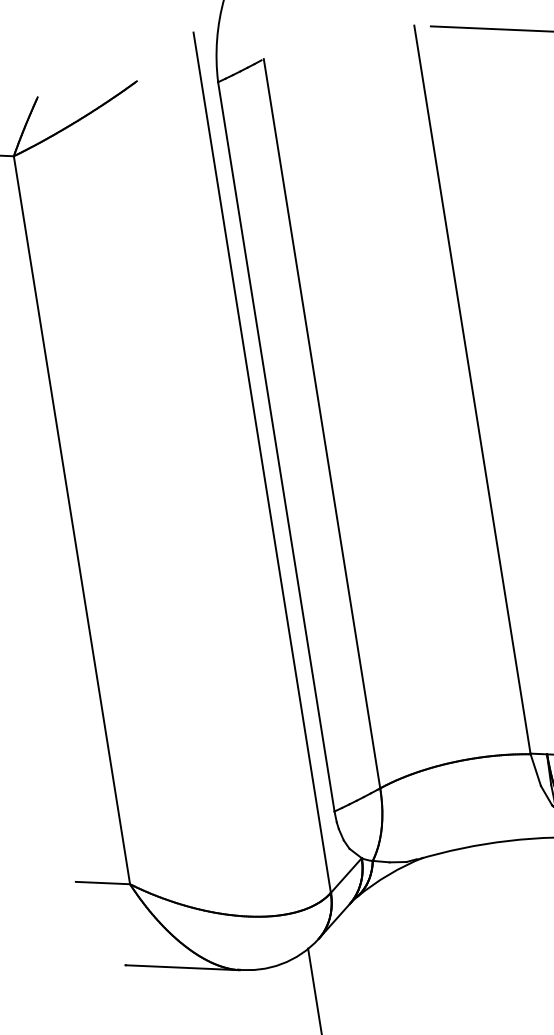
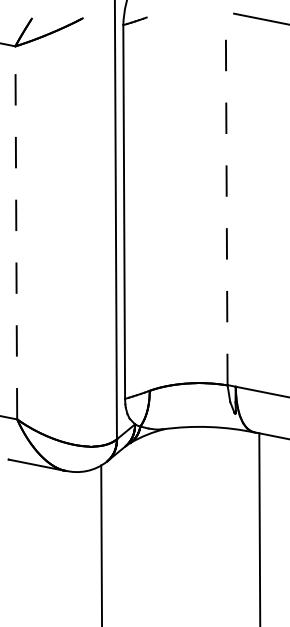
line: (472, 389) -> (226, 198), solid -> dashed
line: (321, 422) -> (148, 203), removed
line: (72, 519) -> (16, 232), solid -> dashed

